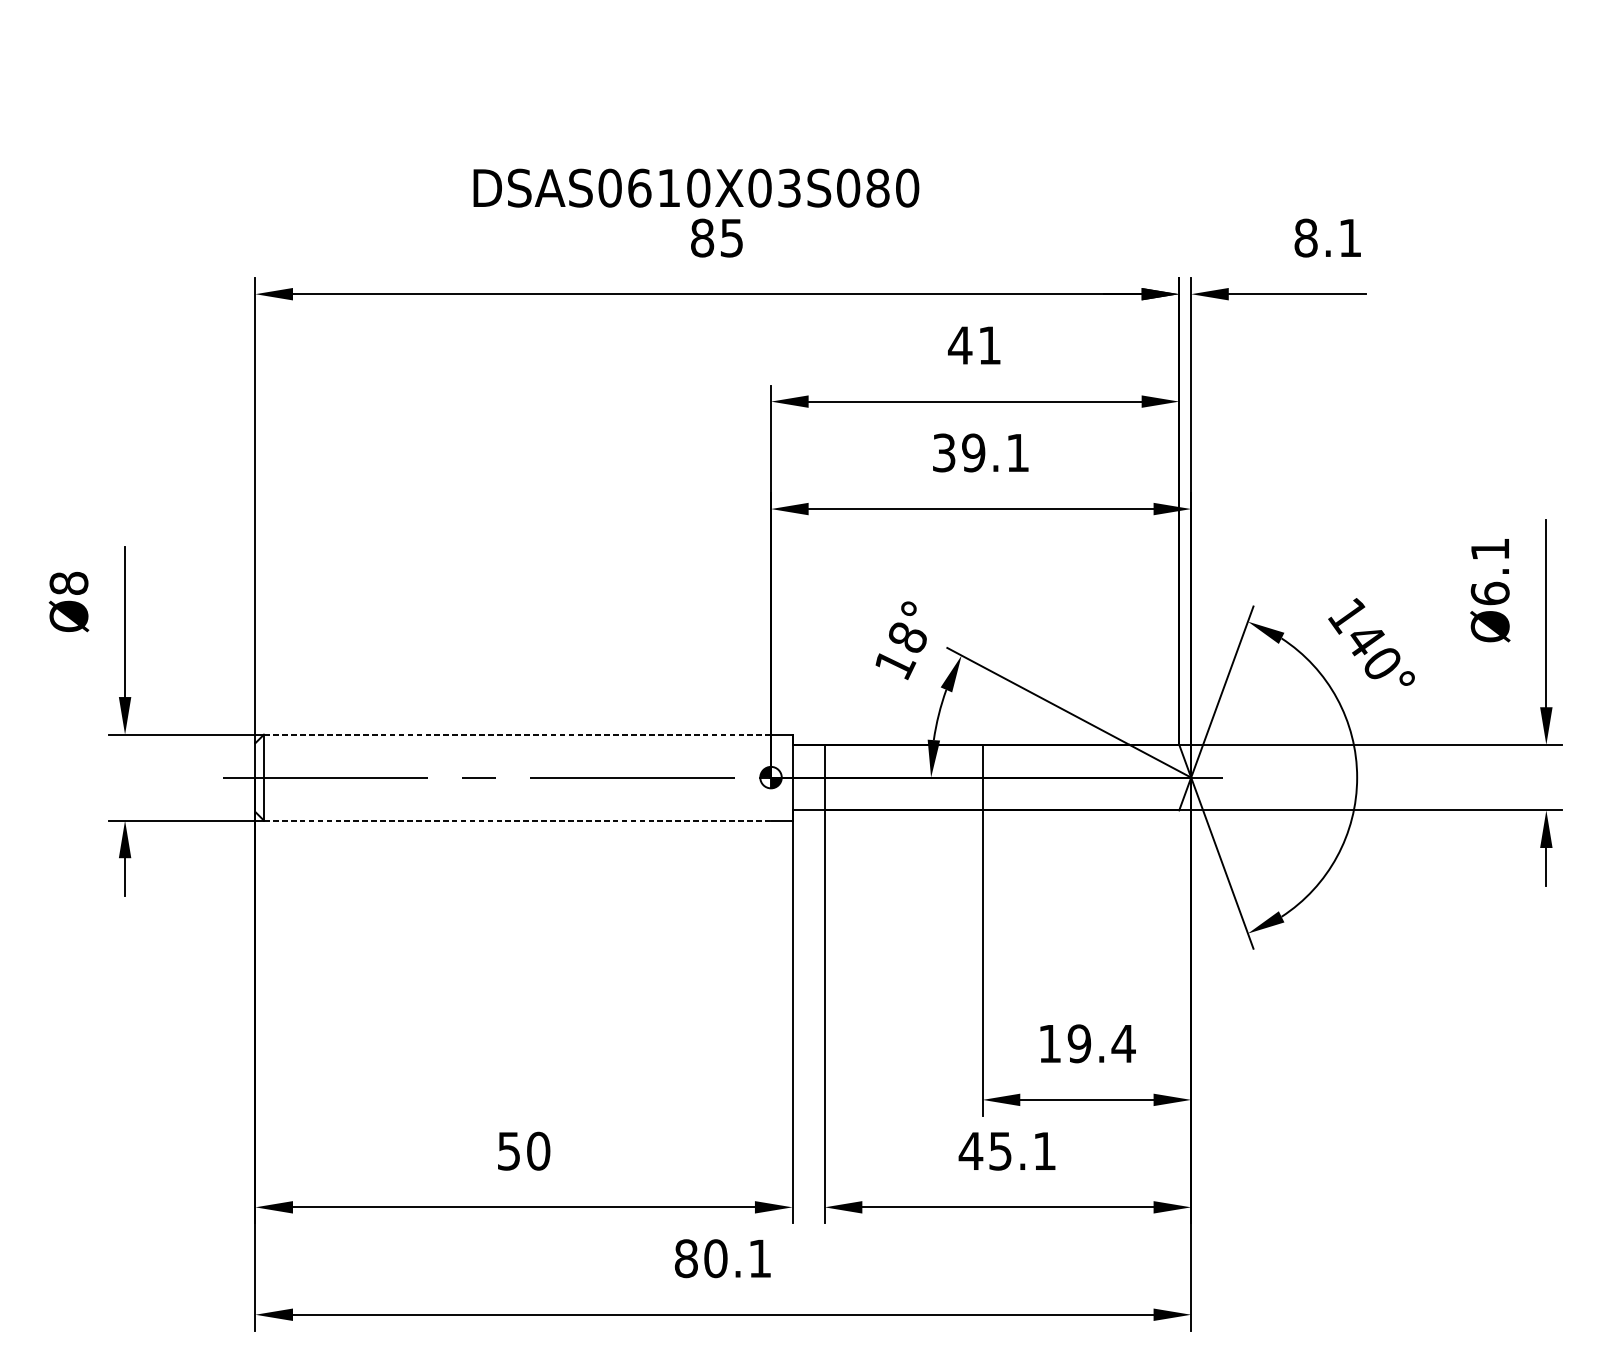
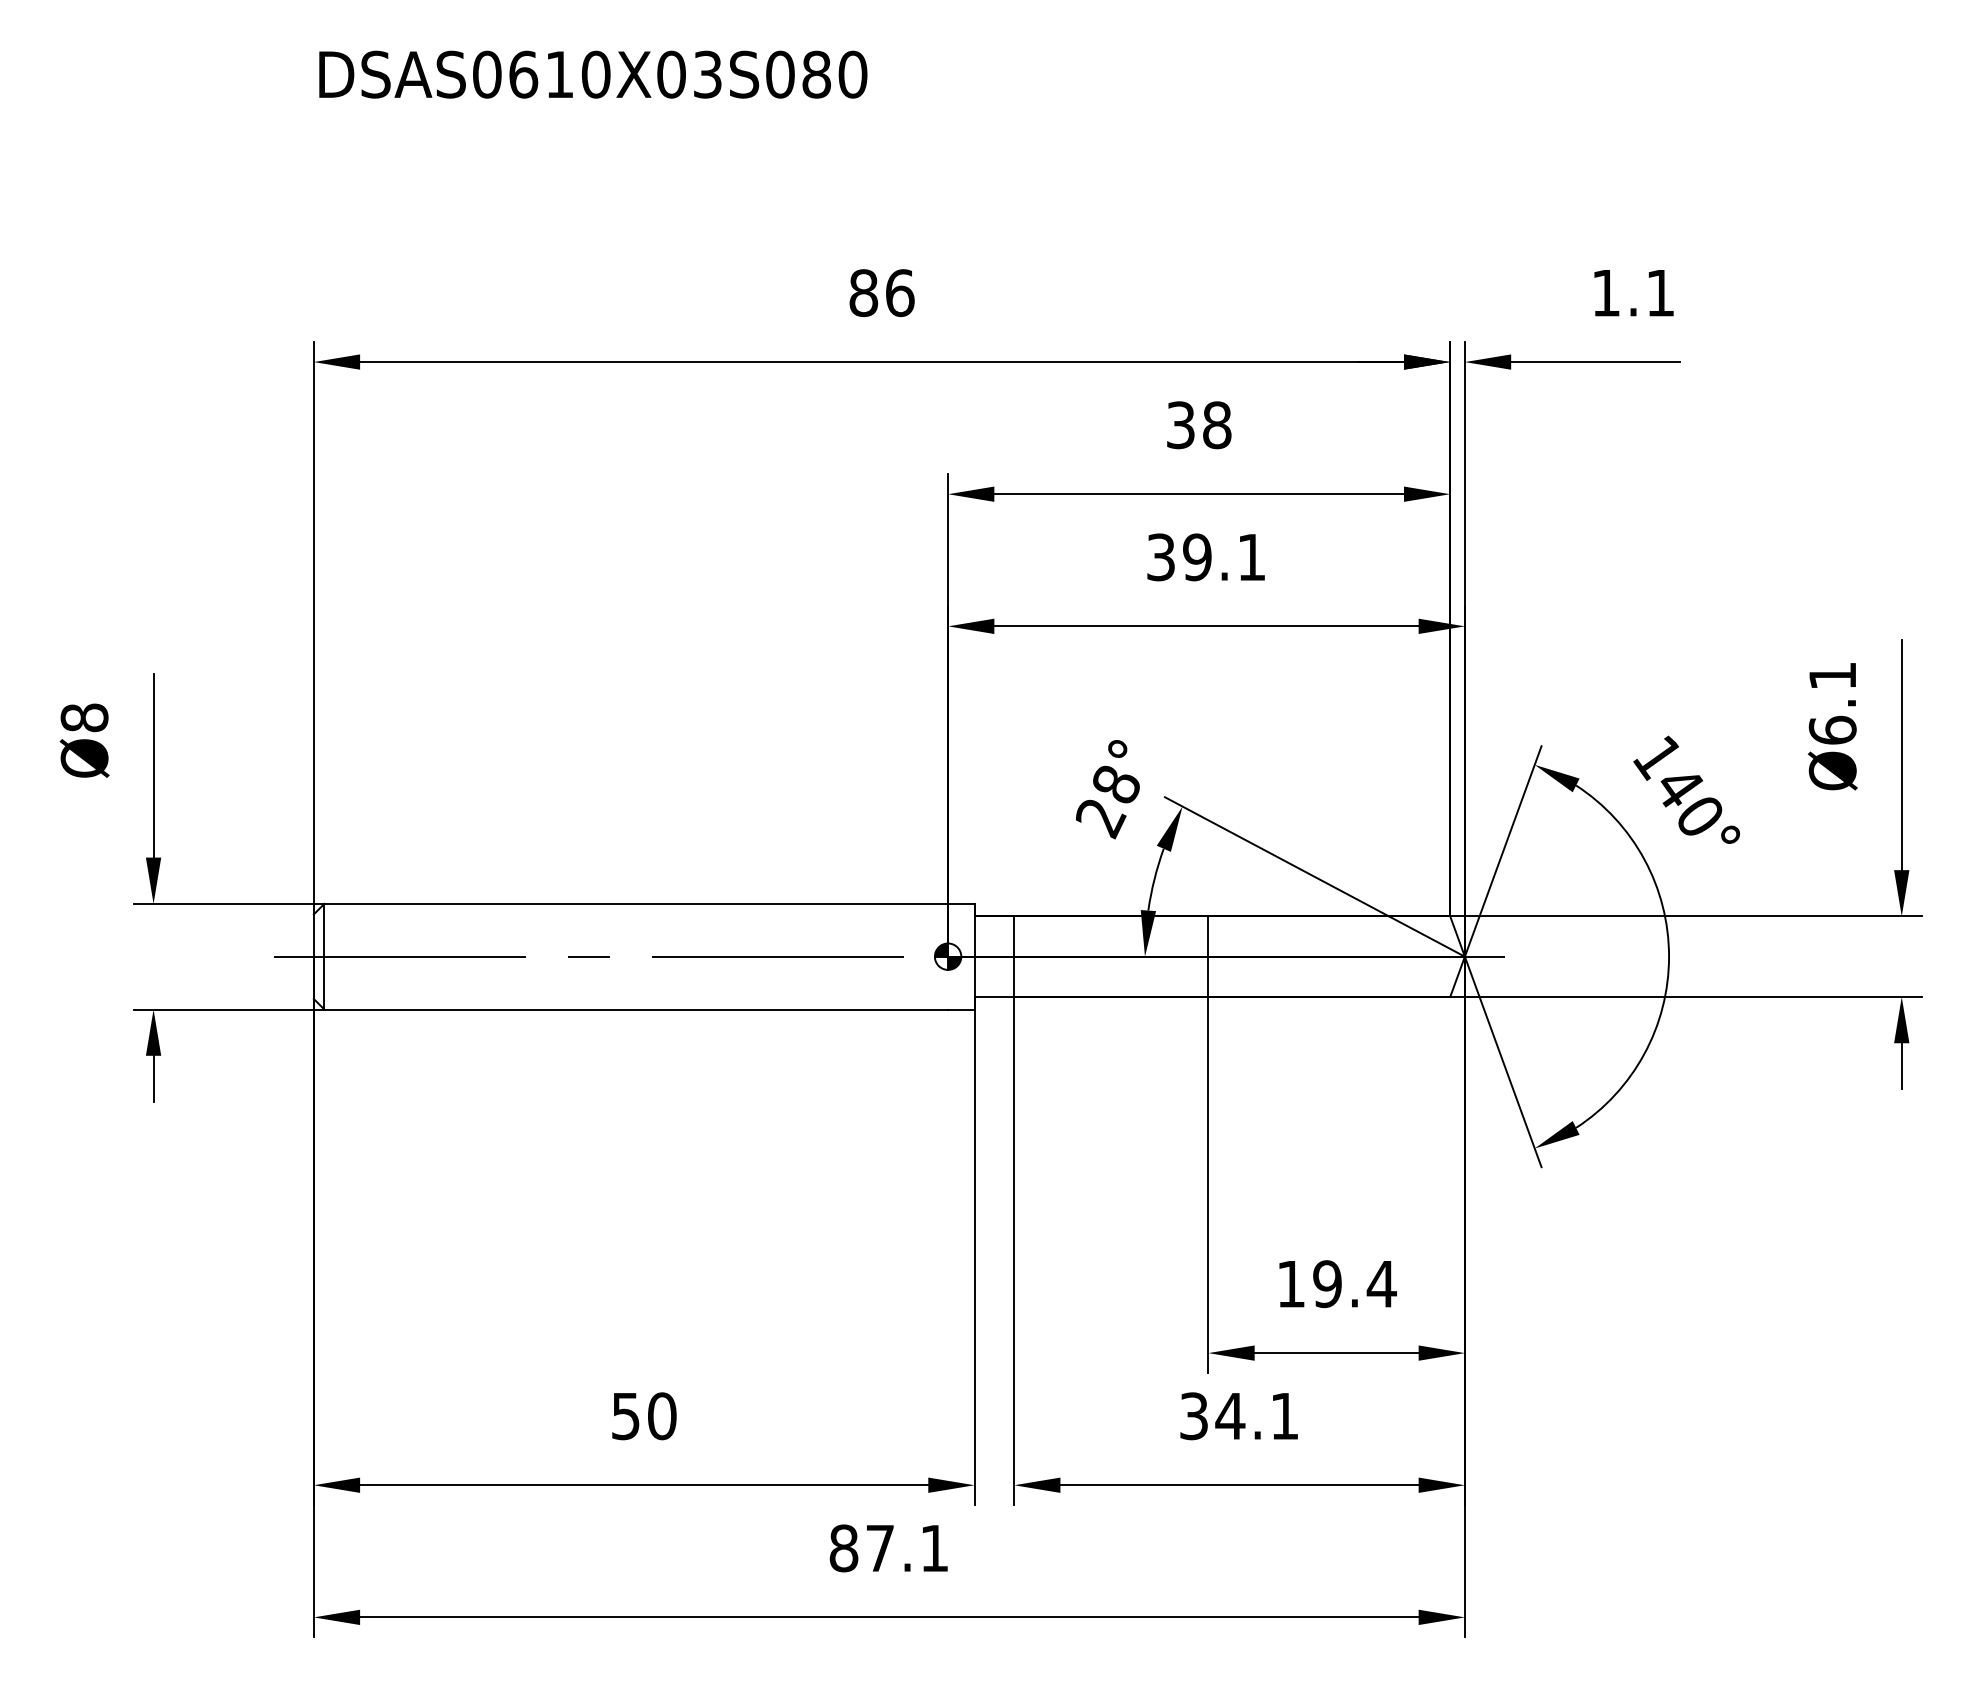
text: (696, 188) -> (593, 74), moved
text: (732, 238) -> (900, 293), 85 -> 86
text: (1306, 238) -> (1606, 293), 8.1 -> 1.1
text: (974, 345) -> (1198, 425), 41 -> 38
text: (894, 666) -> (1100, 819), 18° -> 28°
line: (517, 734) -> (636, 903), dashed -> solid
line: (517, 820) -> (636, 1009), dashed -> solid
text: (985, 1151) -> (1211, 1416), 45.1 -> 34.1
text: (716, 1258) -> (880, 1548), 80.1 -> 87.1

